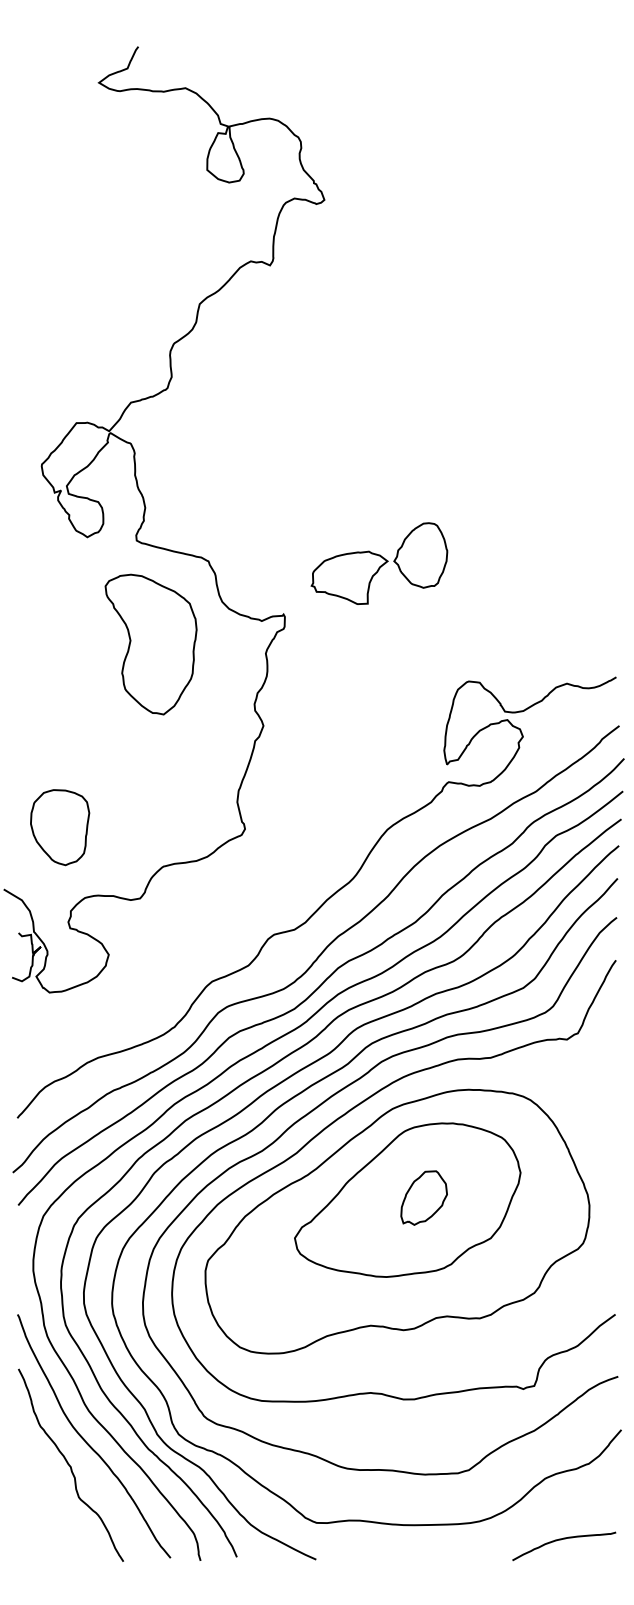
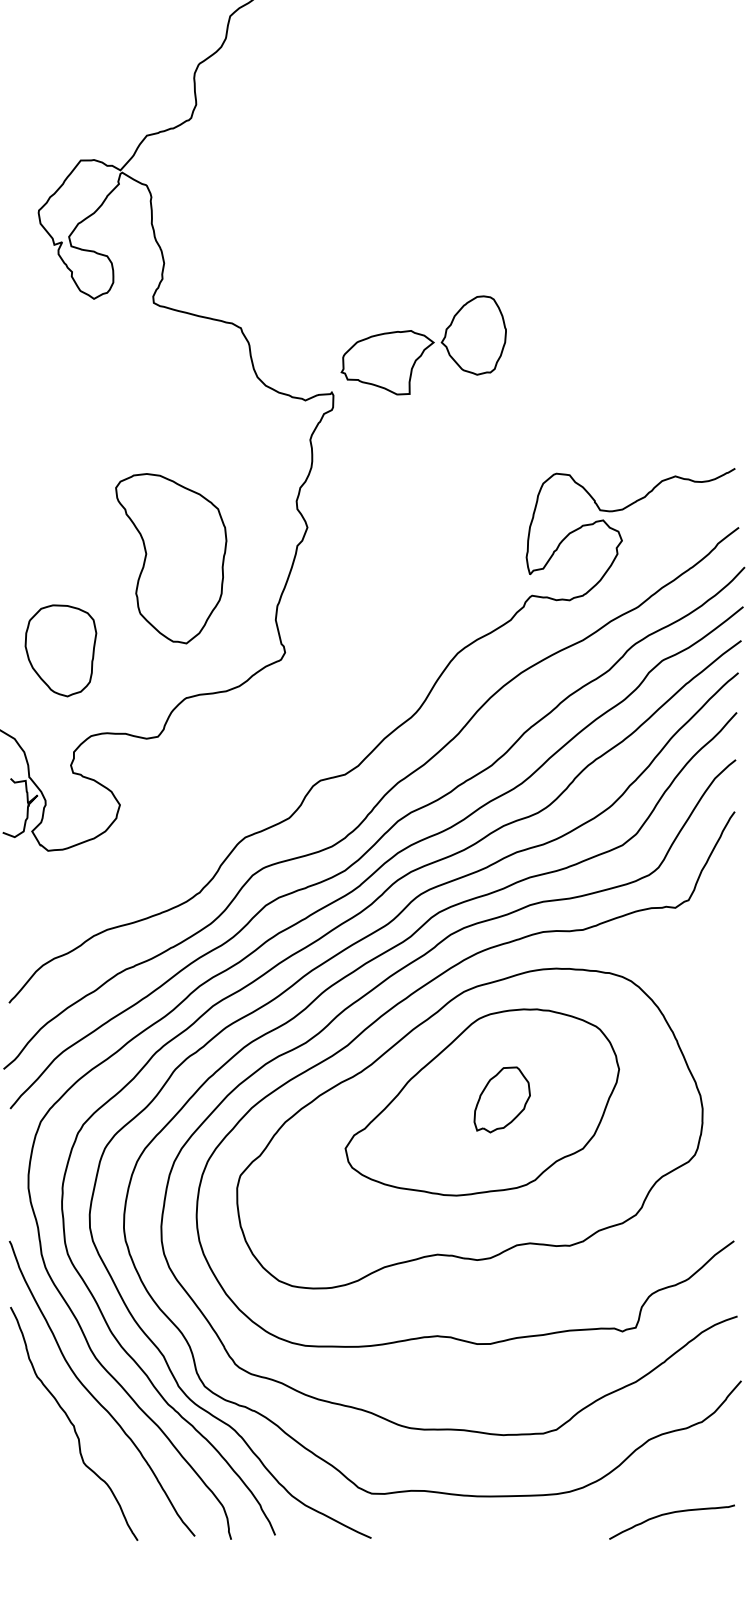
part: (379, 563) -> (423, 345), moved
part: (150, 644) -> (170, 558), moved

